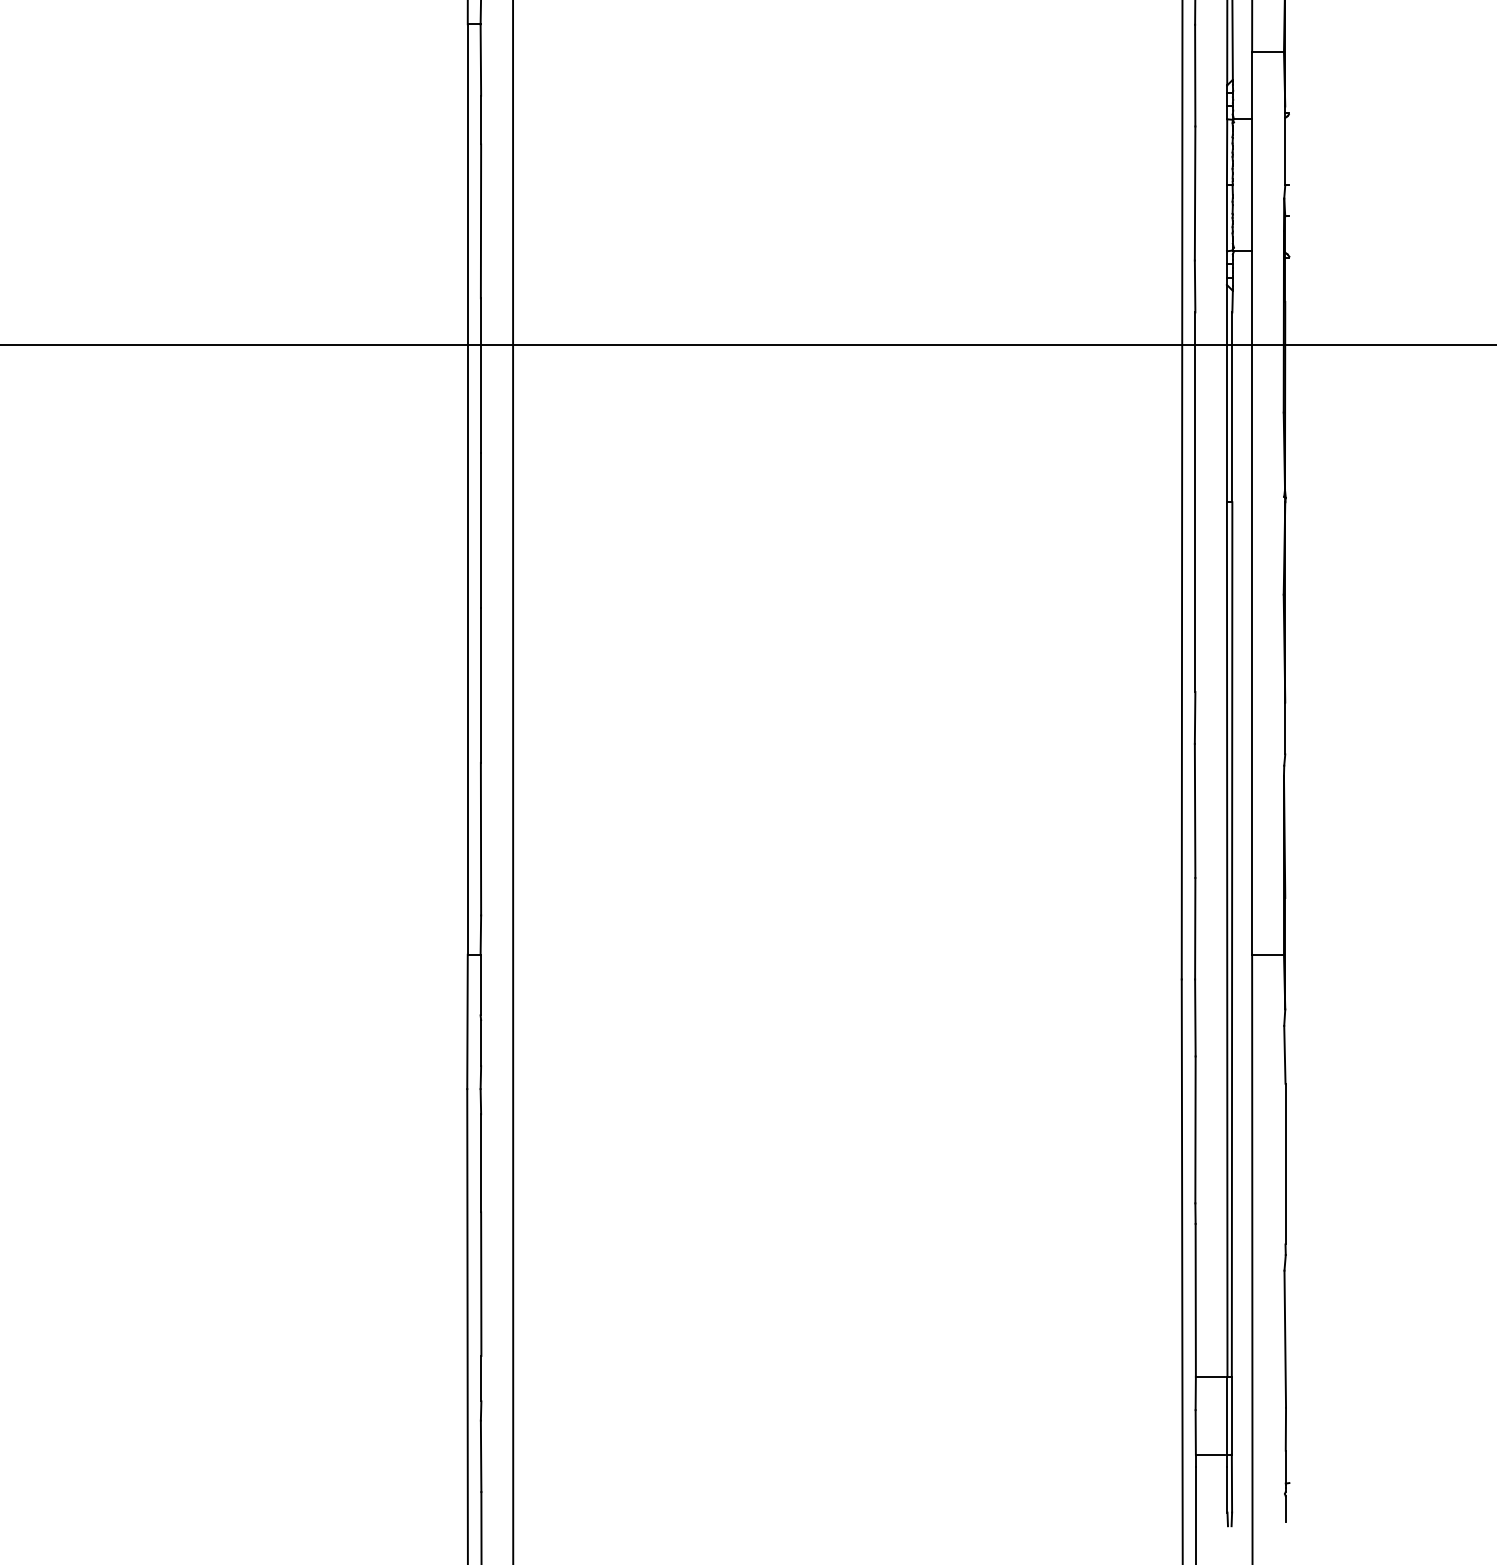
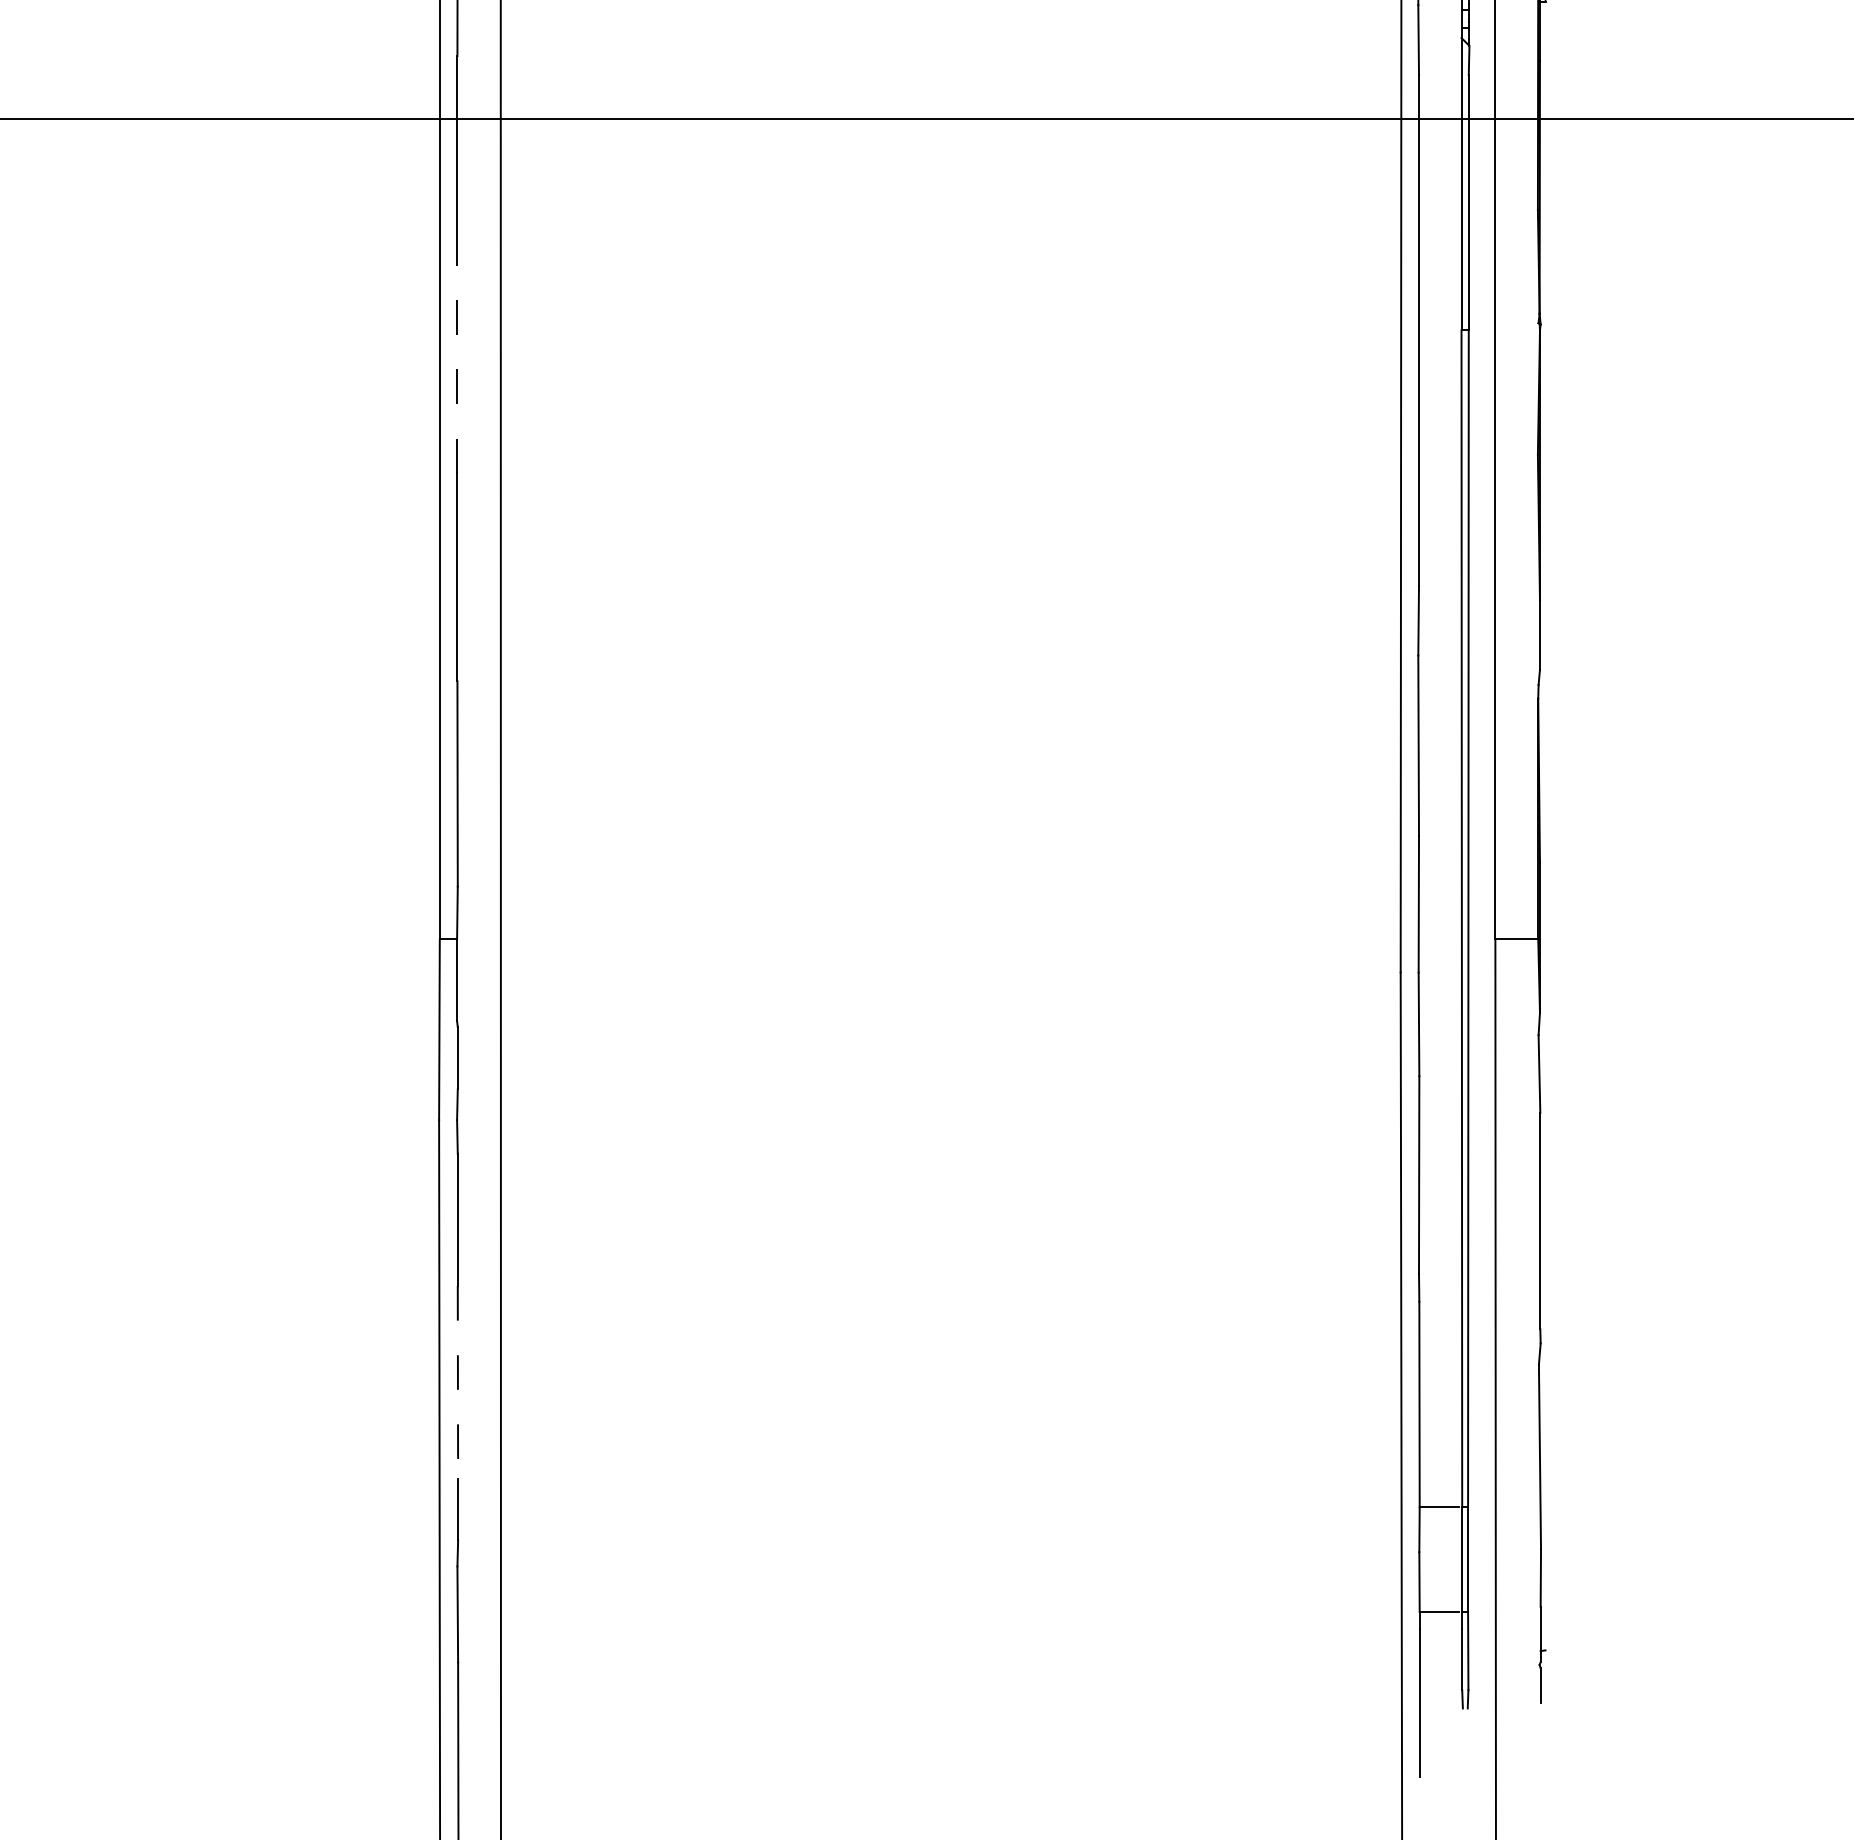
line: (480, 530) -> (456, 368), solid -> dashed
line: (481, 1284) -> (458, 1383), solid -> dashed

